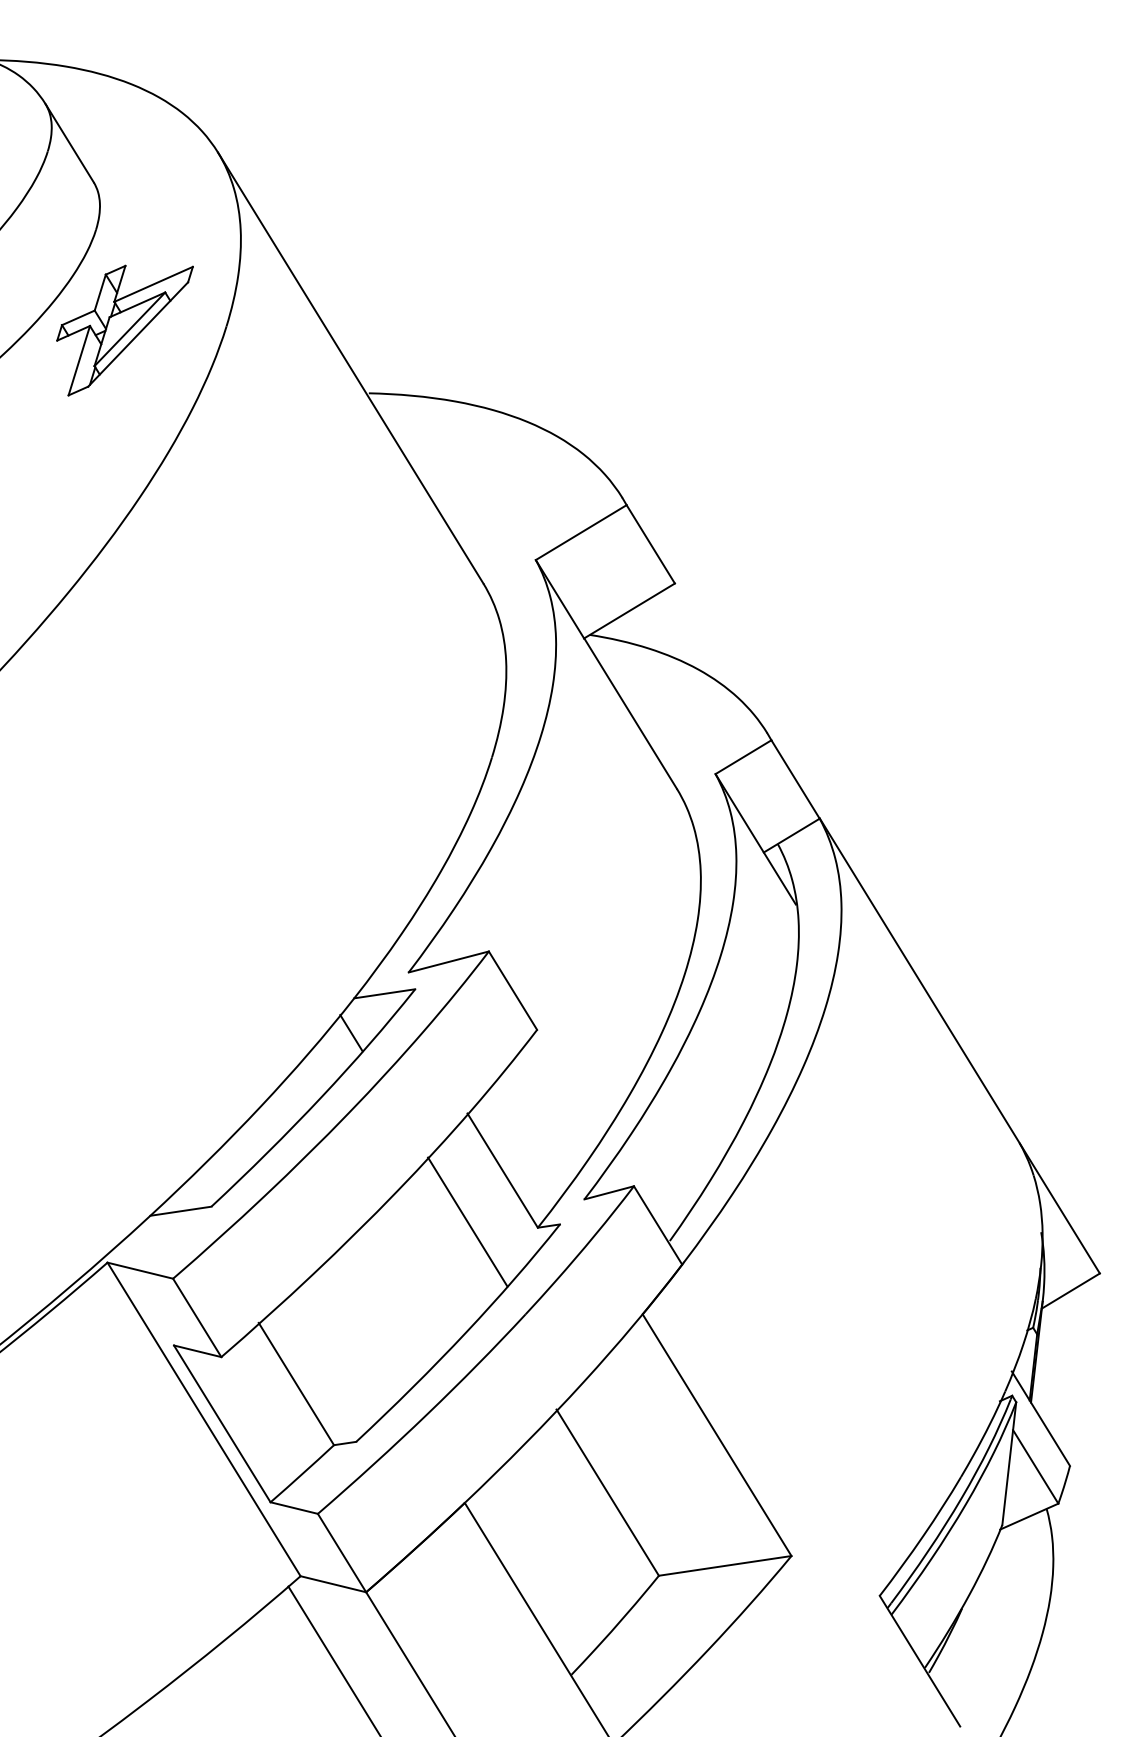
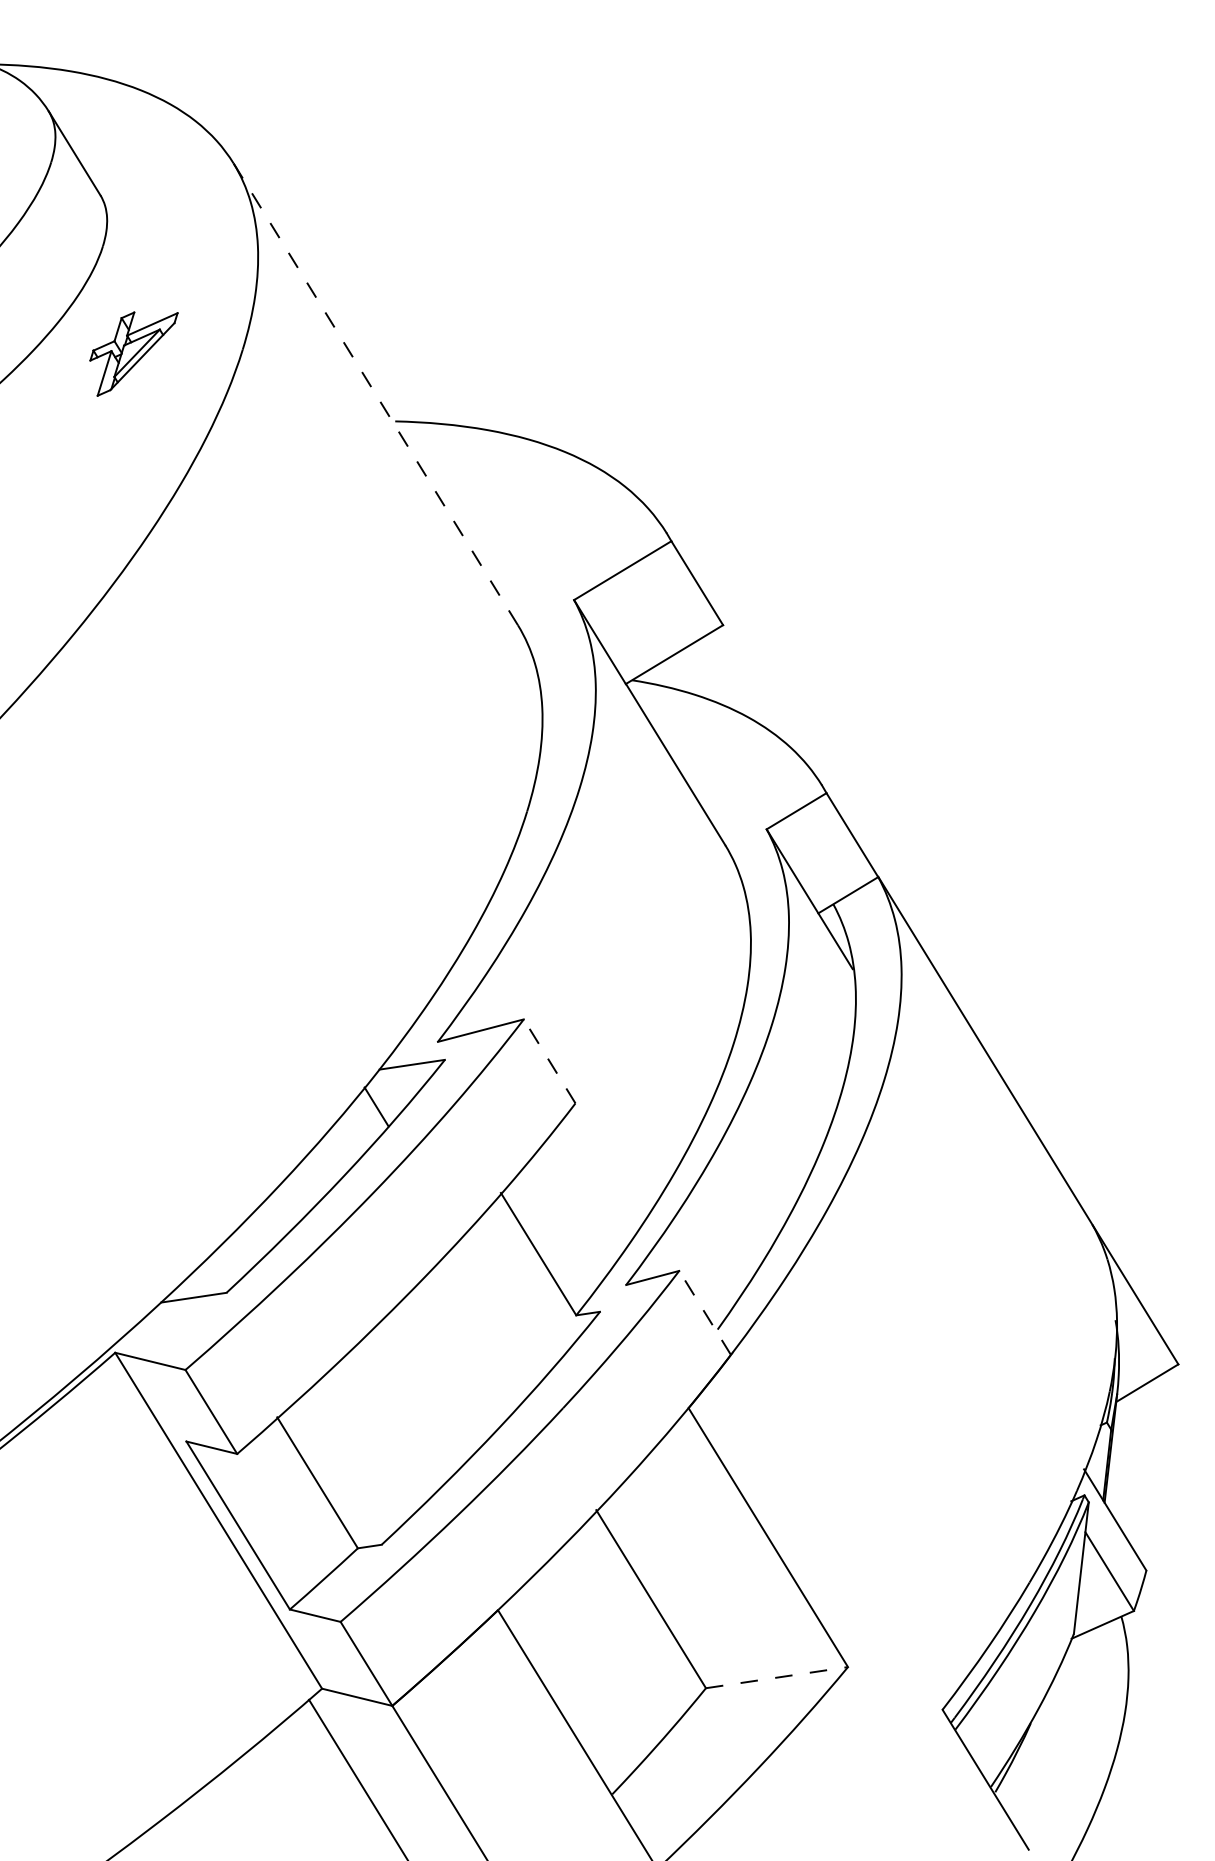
part: (124, 329) -> (133, 353), size x0.6
line: (350, 367) -> (375, 393), solid -> dashed
line: (512, 989) -> (549, 1060), solid -> dashed
line: (467, 1222) -> (500, 1309), removed
line: (657, 1225) -> (704, 1312), solid -> dashed
line: (724, 1565) -> (776, 1677), solid -> dashed

